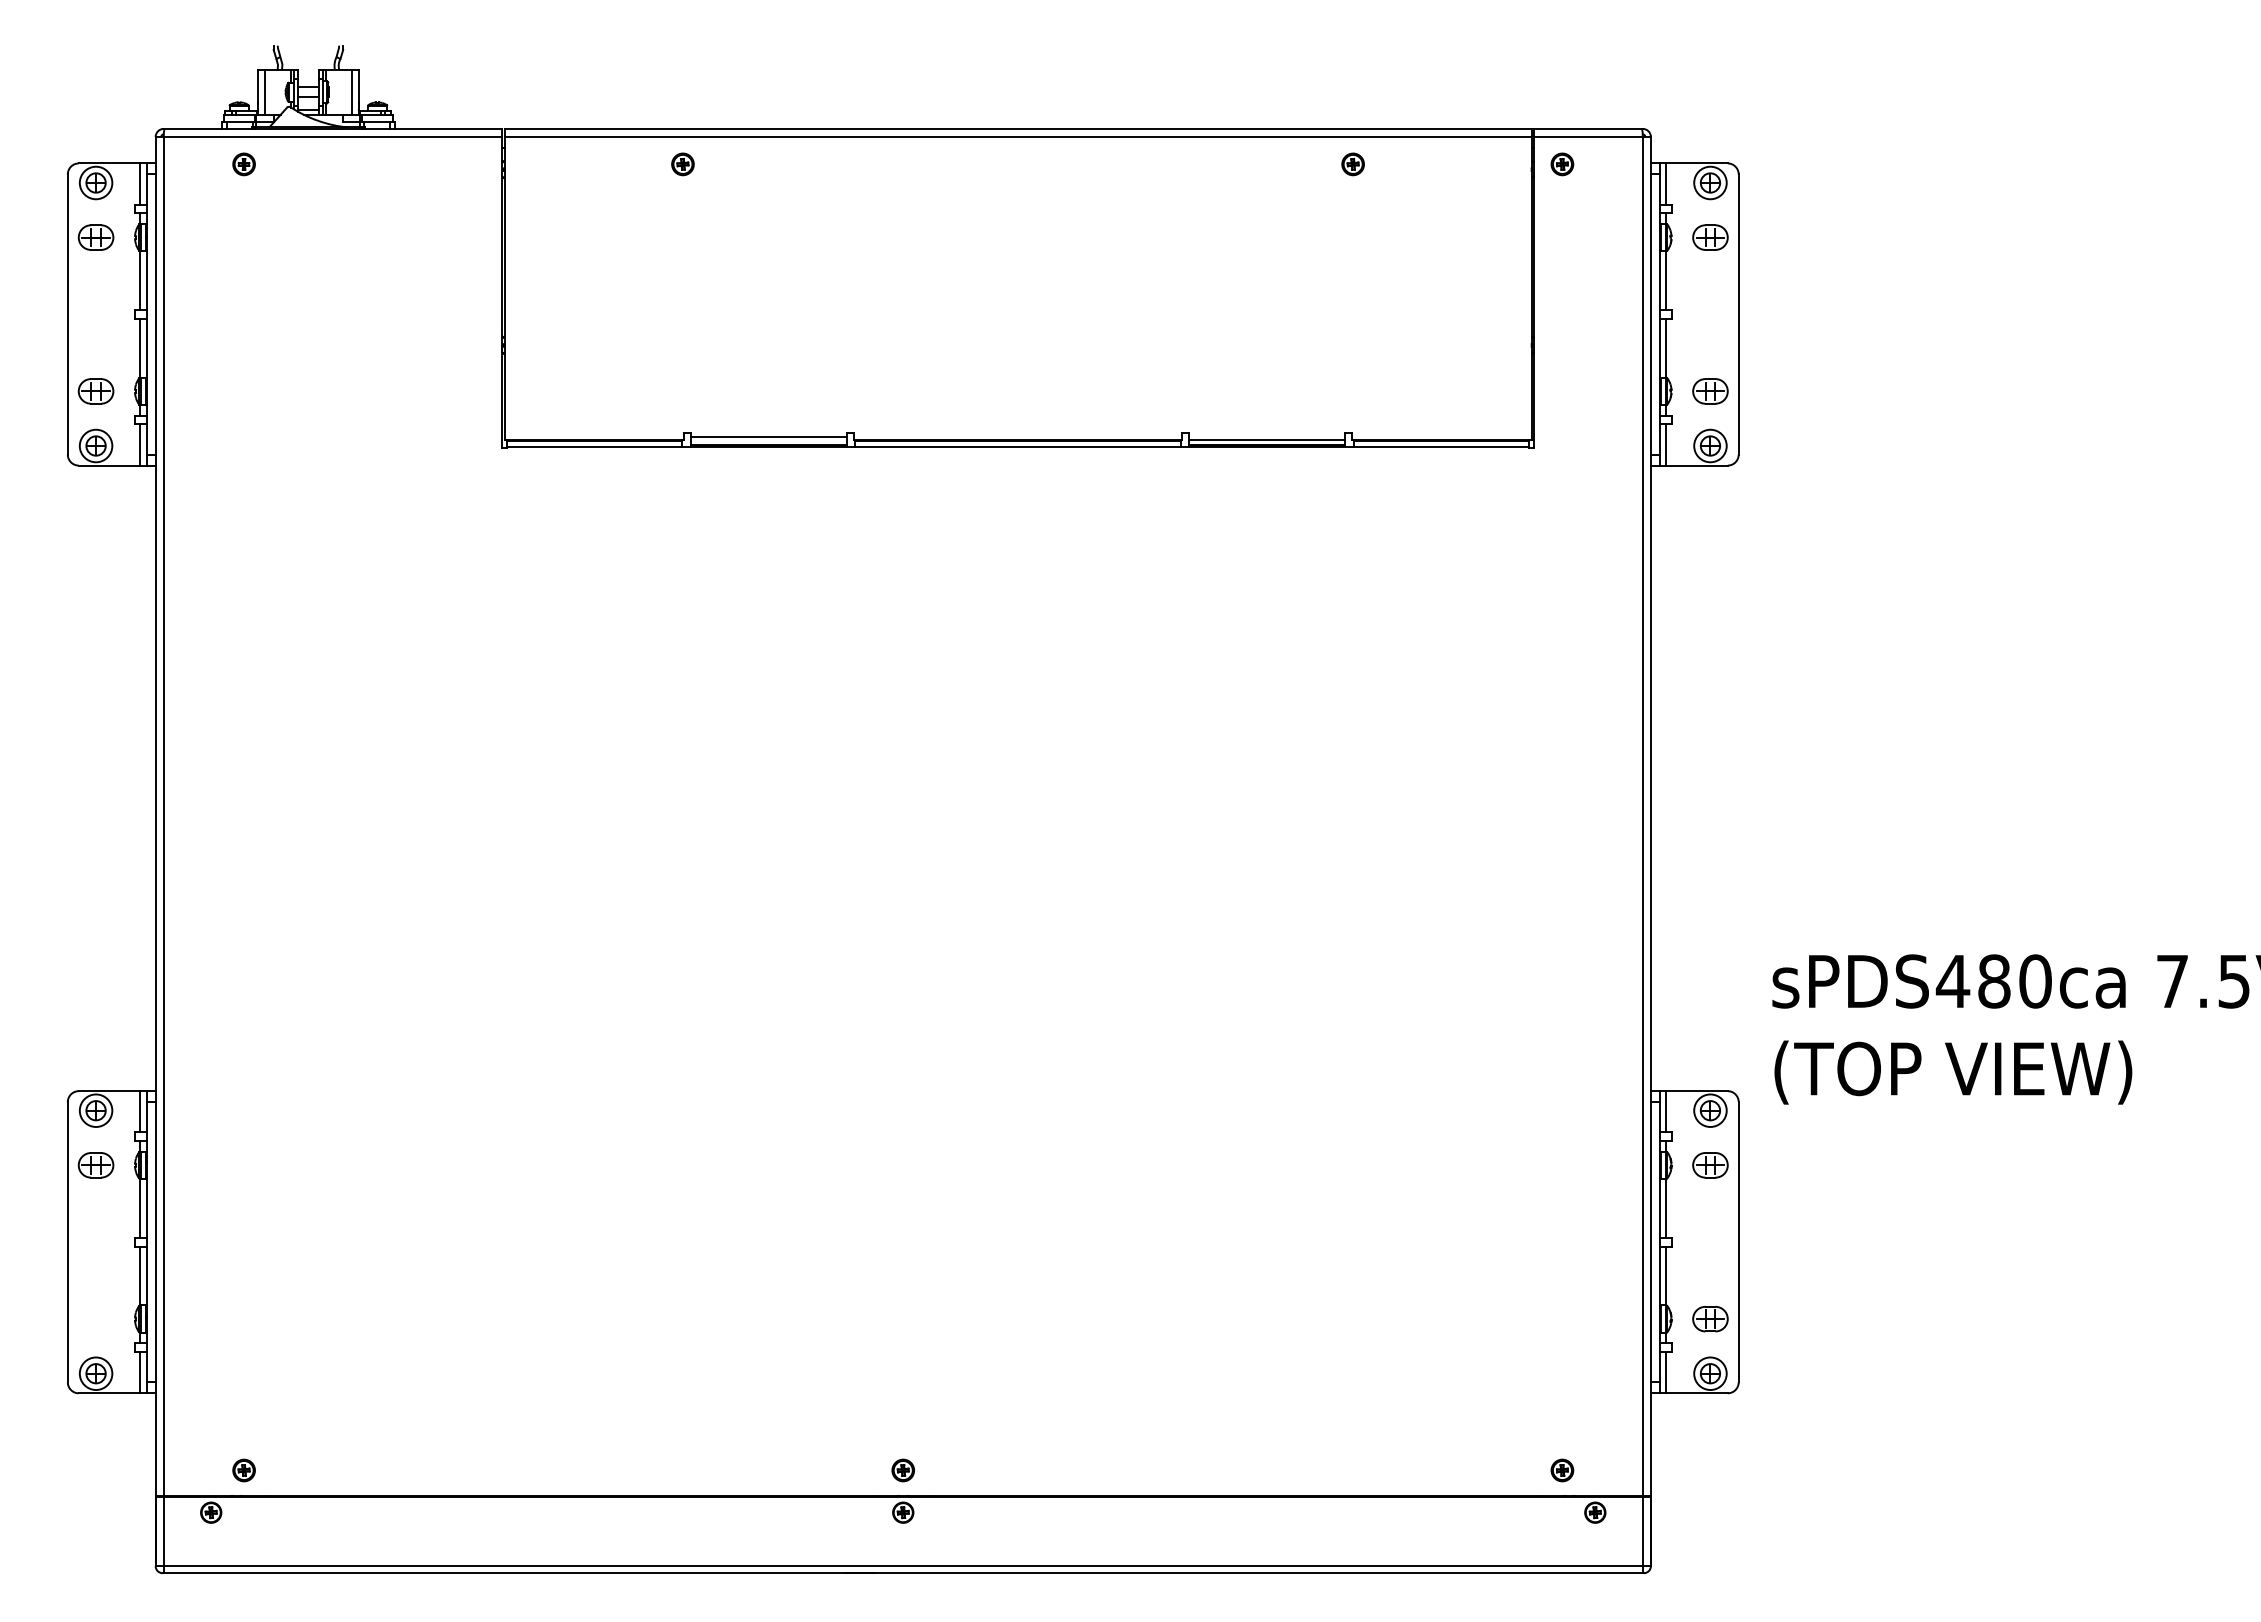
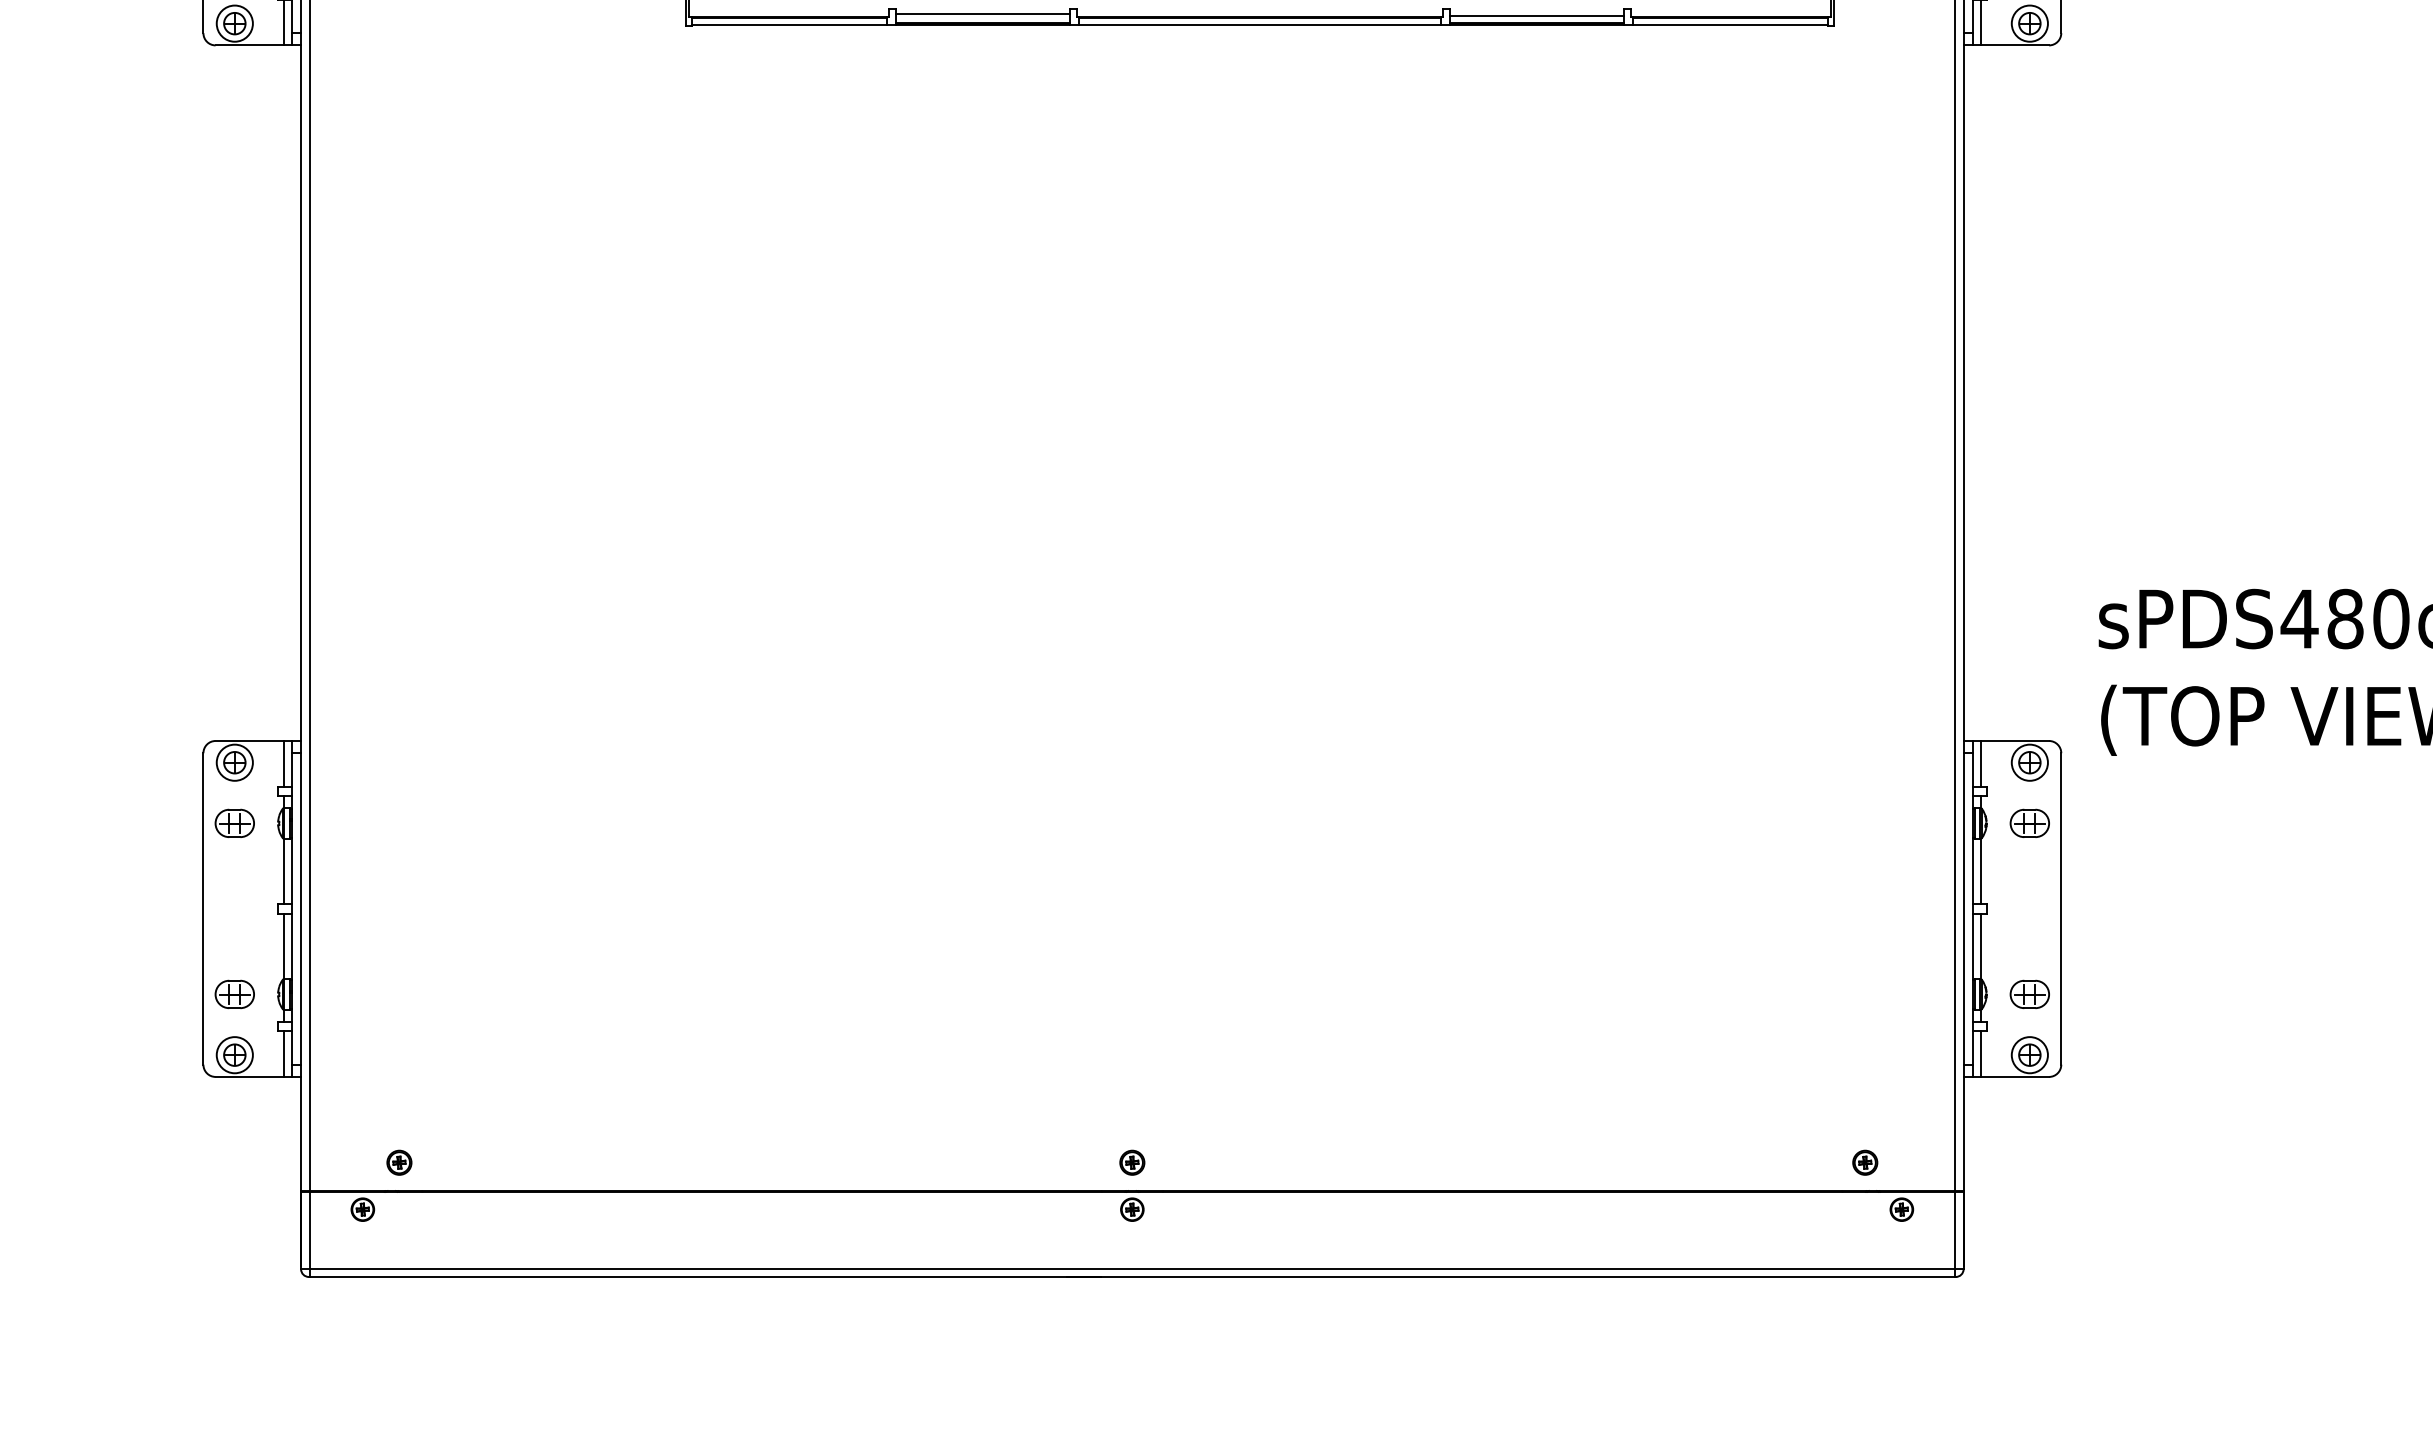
part: (95, 1318) -> (234, 993), added

